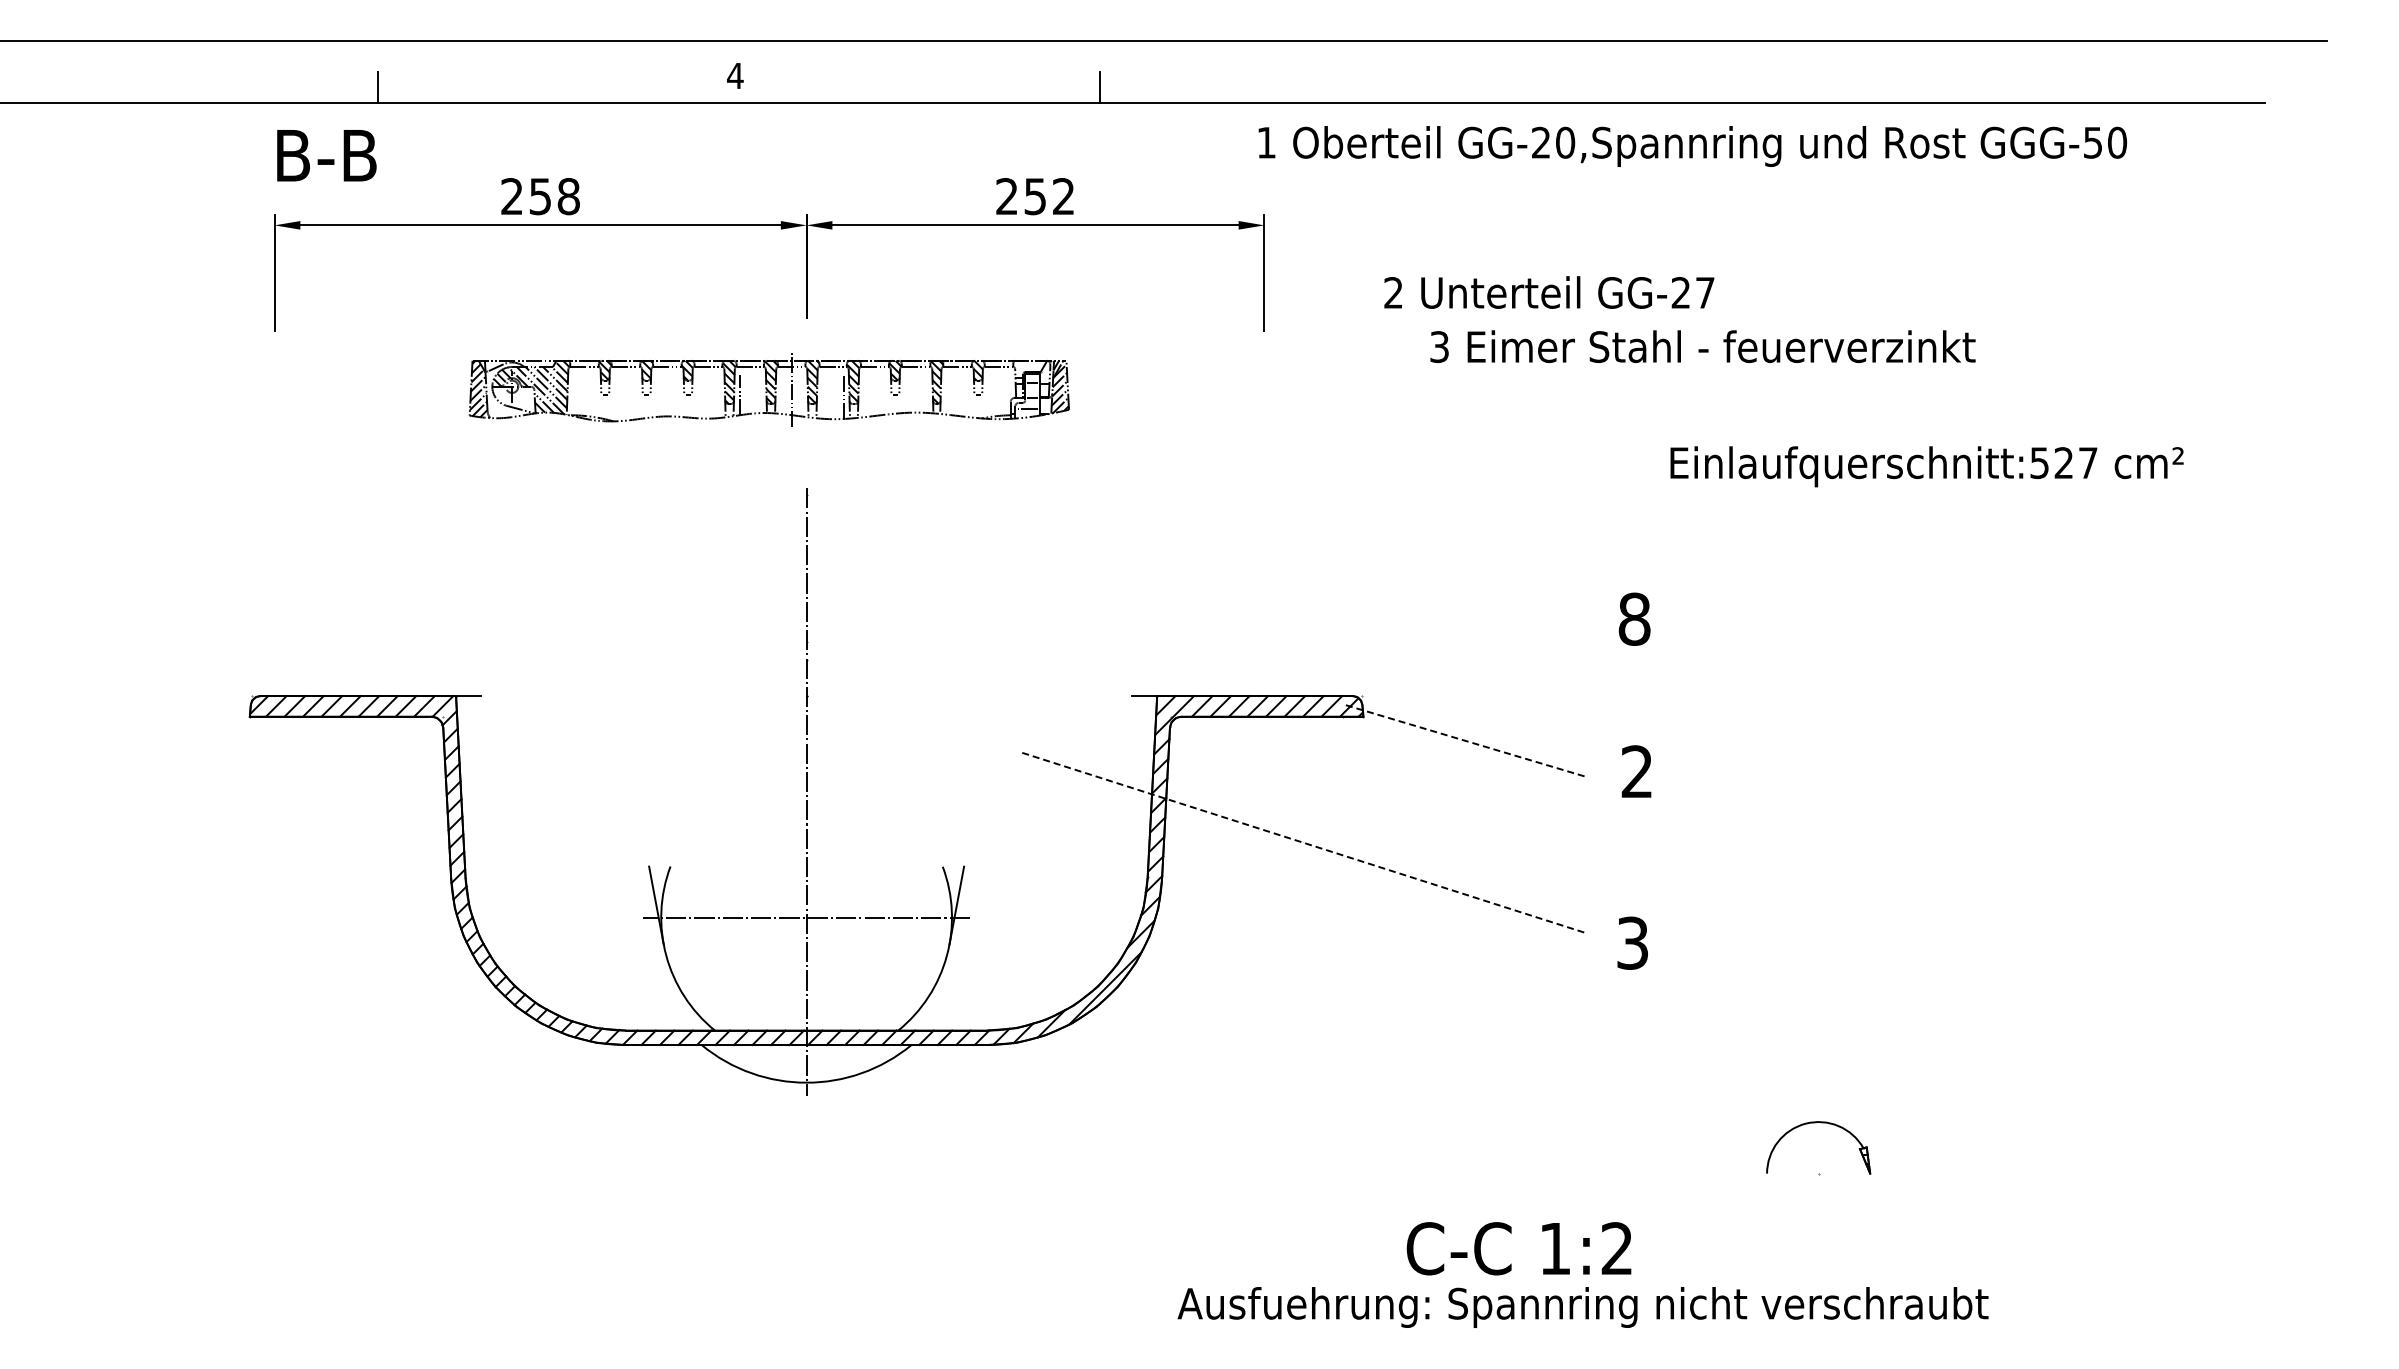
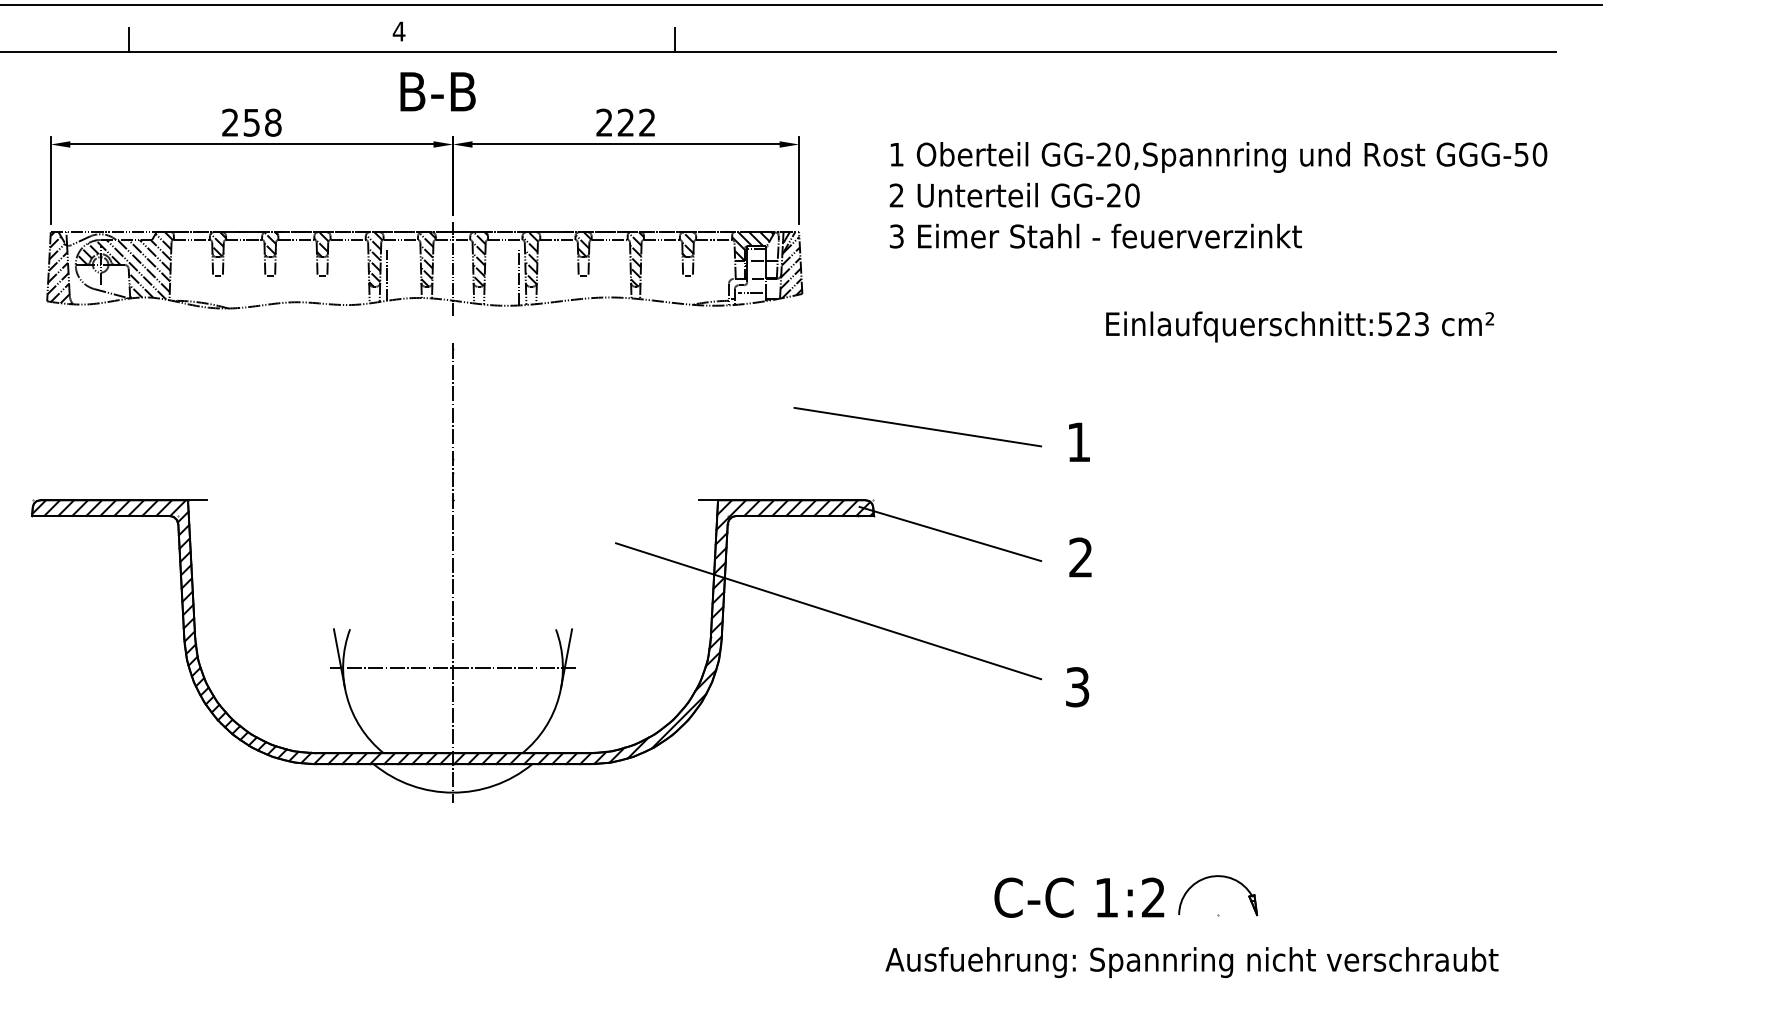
text: (1692, 146) -> (1218, 157), moved
text: (326, 155) -> (437, 91), moved
text: (1034, 196) -> (625, 122), 252 -> 222
text: (1704, 292) -> (1131, 195), GG-27 -> GG-20
text: (1702, 346) -> (1095, 236), moved
part: (769, 389) -> (424, 268), size x1.67
text: (2088, 463) -> (1422, 324), Einlaufquerschnitt:527 -> Einlaufquerschnitt:523
line: (1421, 598) -> (917, 426), added
text: (1634, 618) -> (1078, 441), 8 -> 1
line: (1463, 740) -> (949, 533), dashed -> solid
line: (1303, 842) -> (828, 611), dashed -> solid
part: (1819, 1173) -> (1218, 914), moved
text: (1518, 1248) -> (1078, 897), moved
text: (1582, 1307) -> (1191, 962), moved

